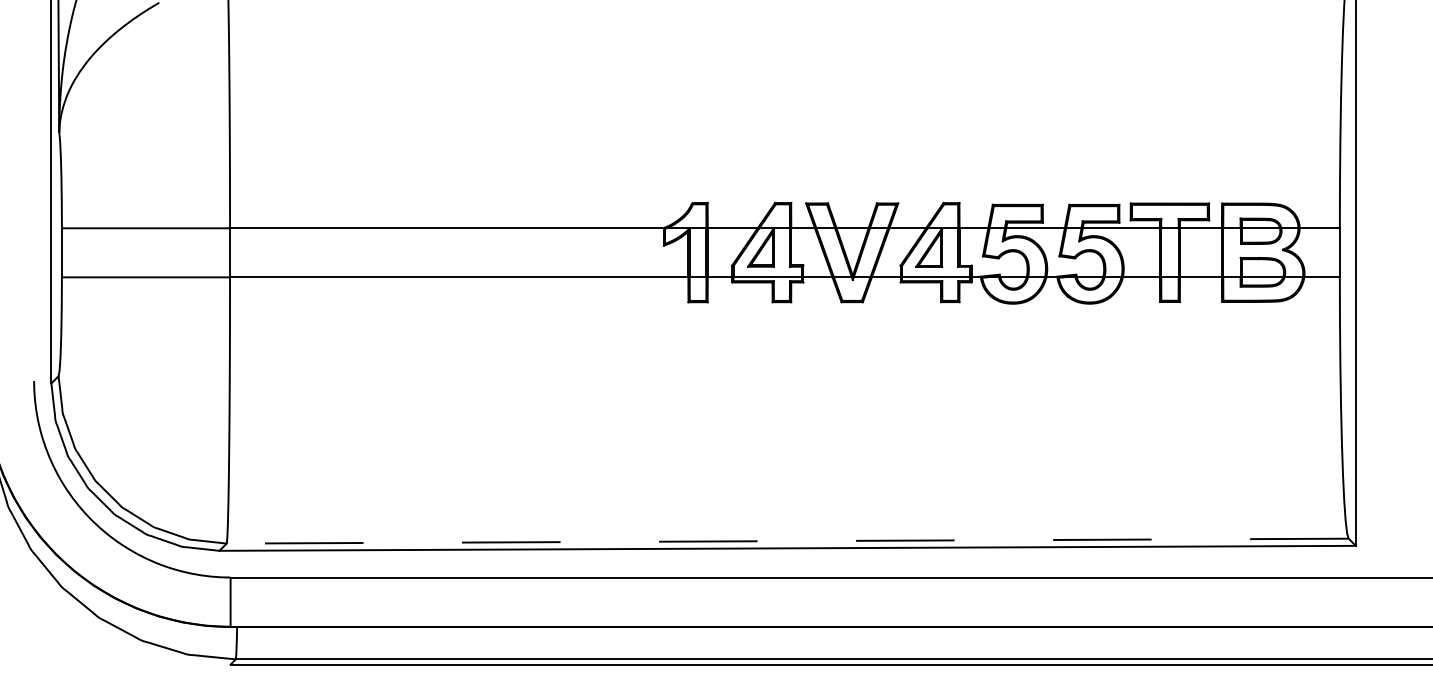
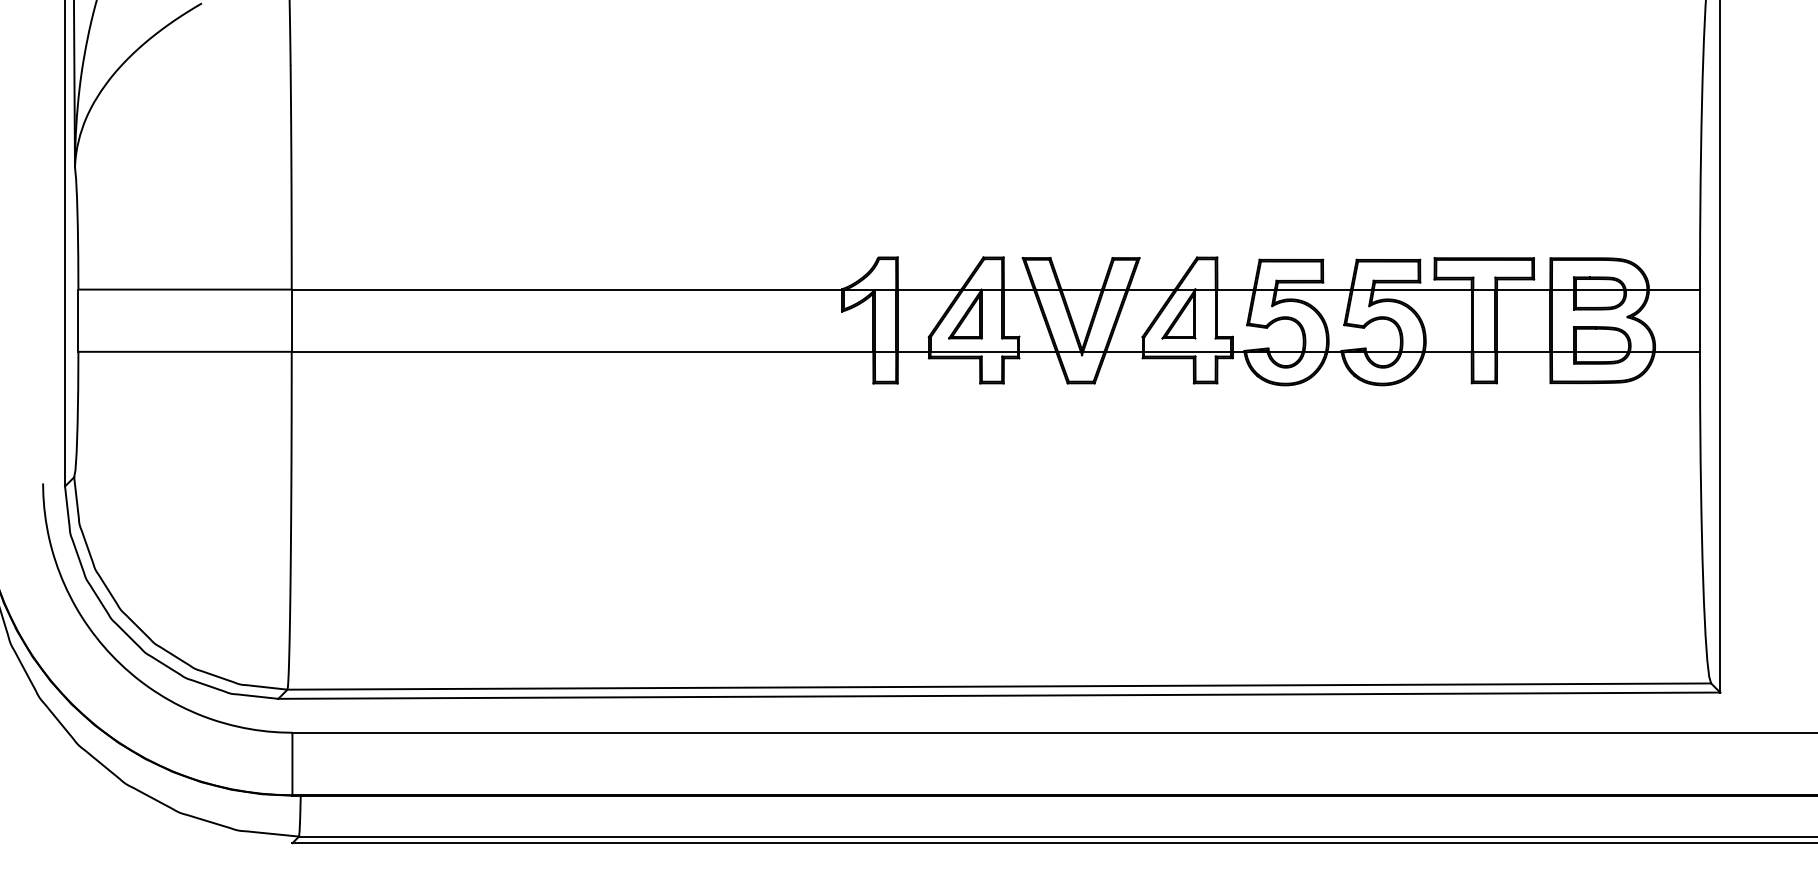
line: (787, 541) -> (999, 687), dashed -> solid

